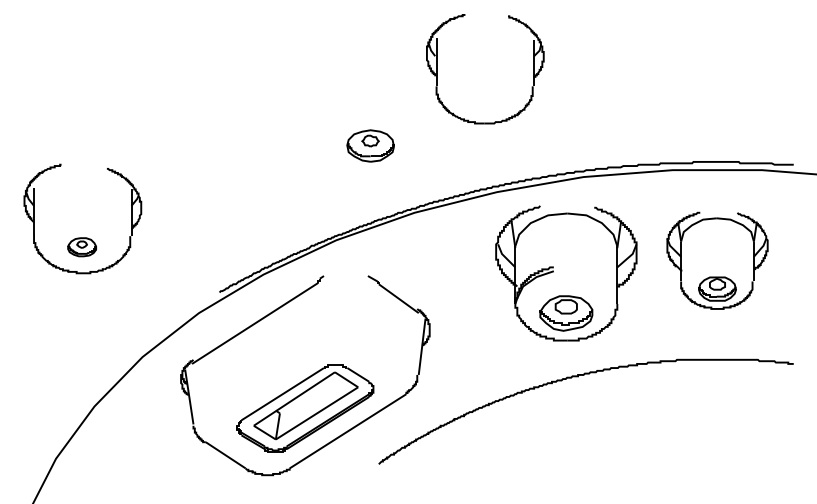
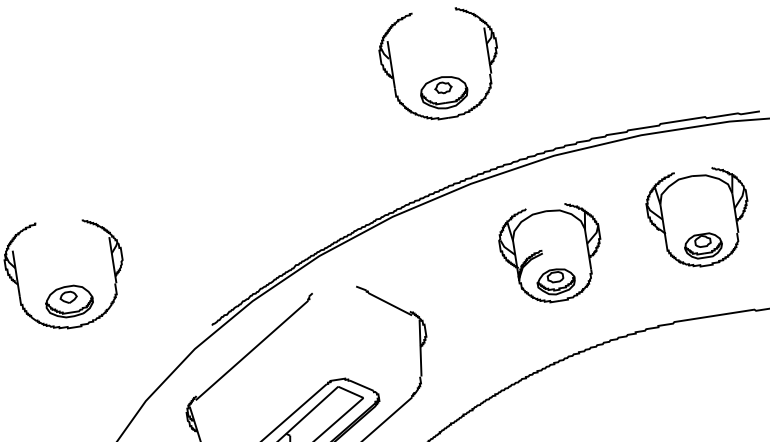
part: (370, 145) -> (444, 92), moved
part: (81, 247) -> (68, 302), size x1.67
part: (566, 273) -> (551, 253), size x0.71

